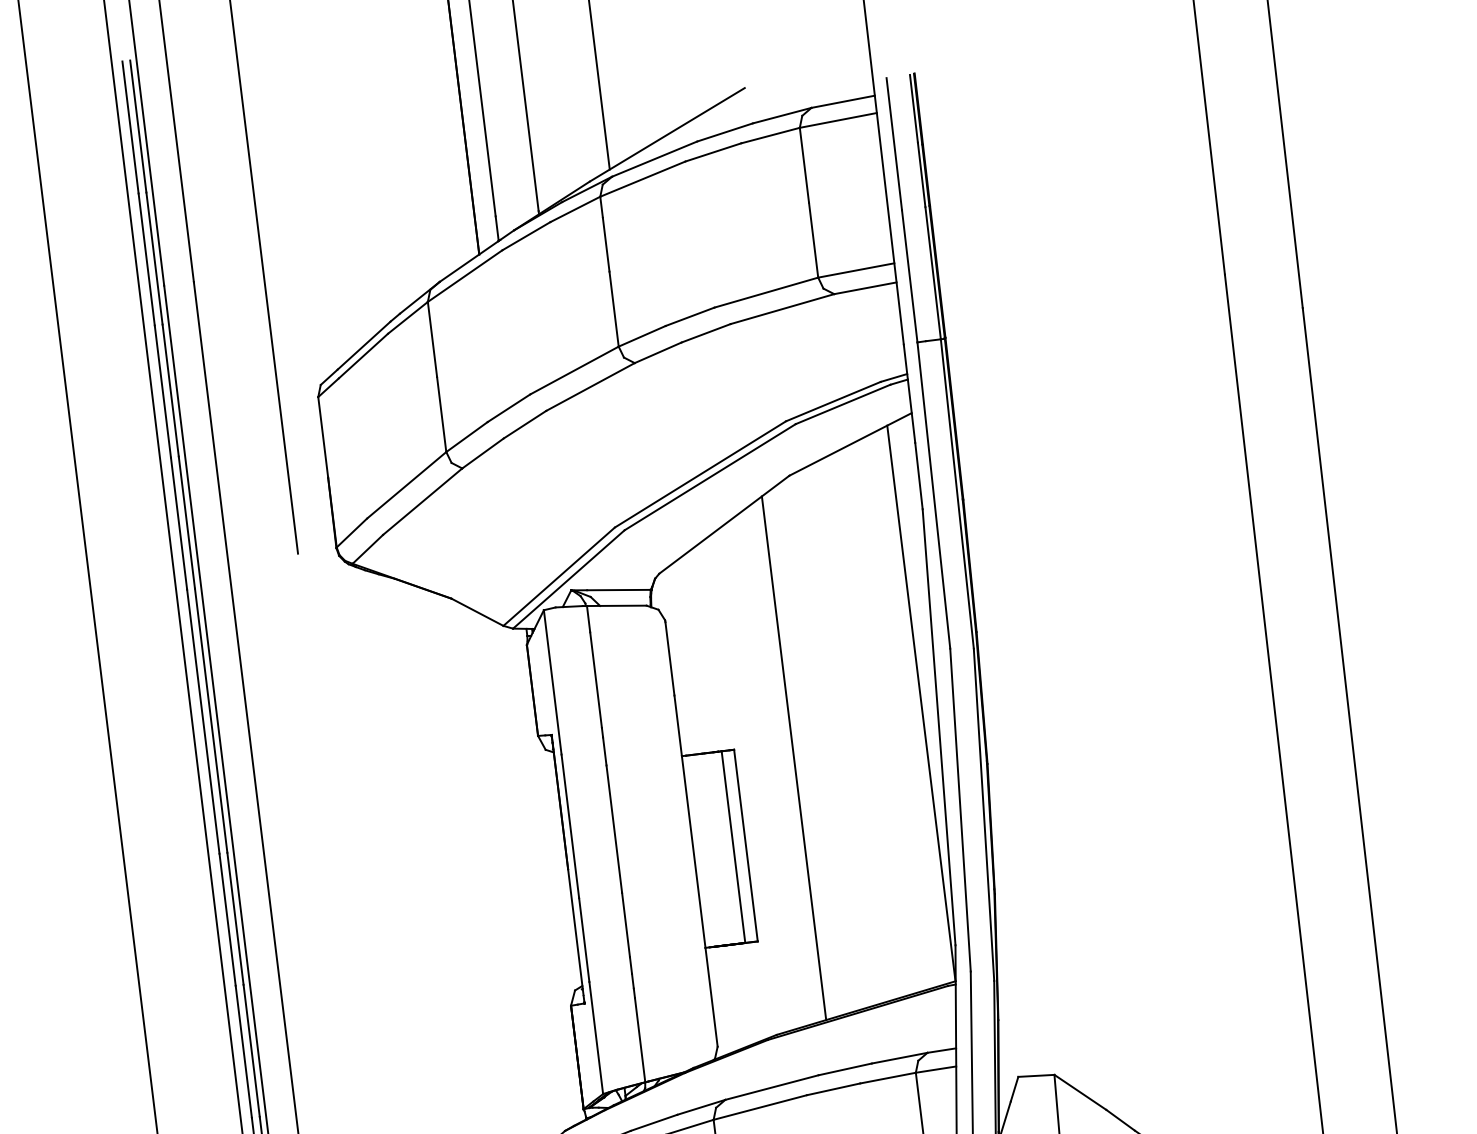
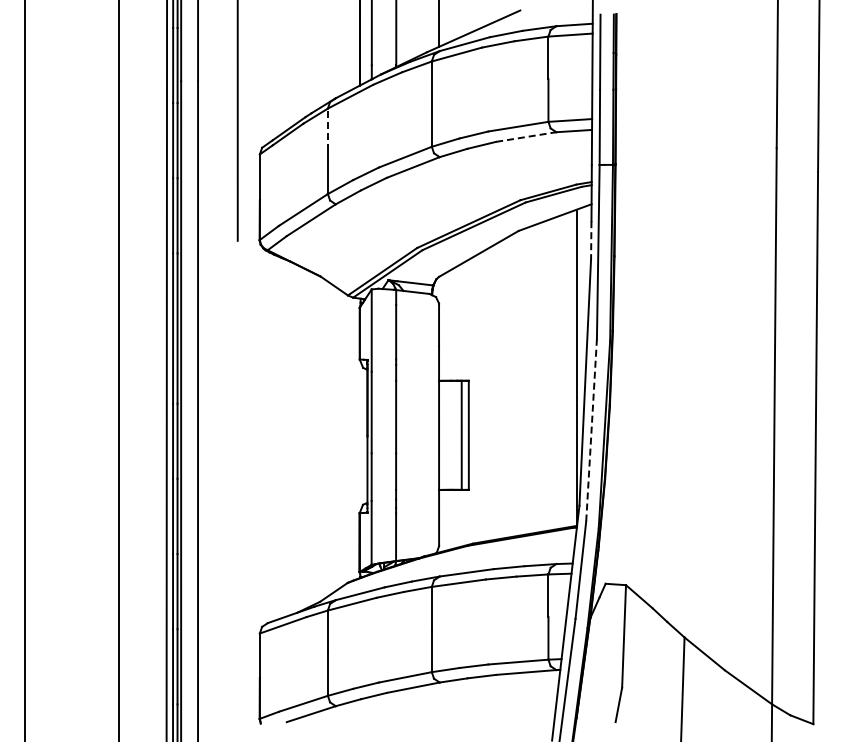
line: (782, 308) -> (526, 136), solid -> dashed
line: (431, 338) -> (327, 129), solid -> dashed
line: (919, 476) -> (591, 240), solid -> dashed
line: (793, 757) -> (501, 389), removed
line: (960, 808) -> (591, 429), solid -> dashed

